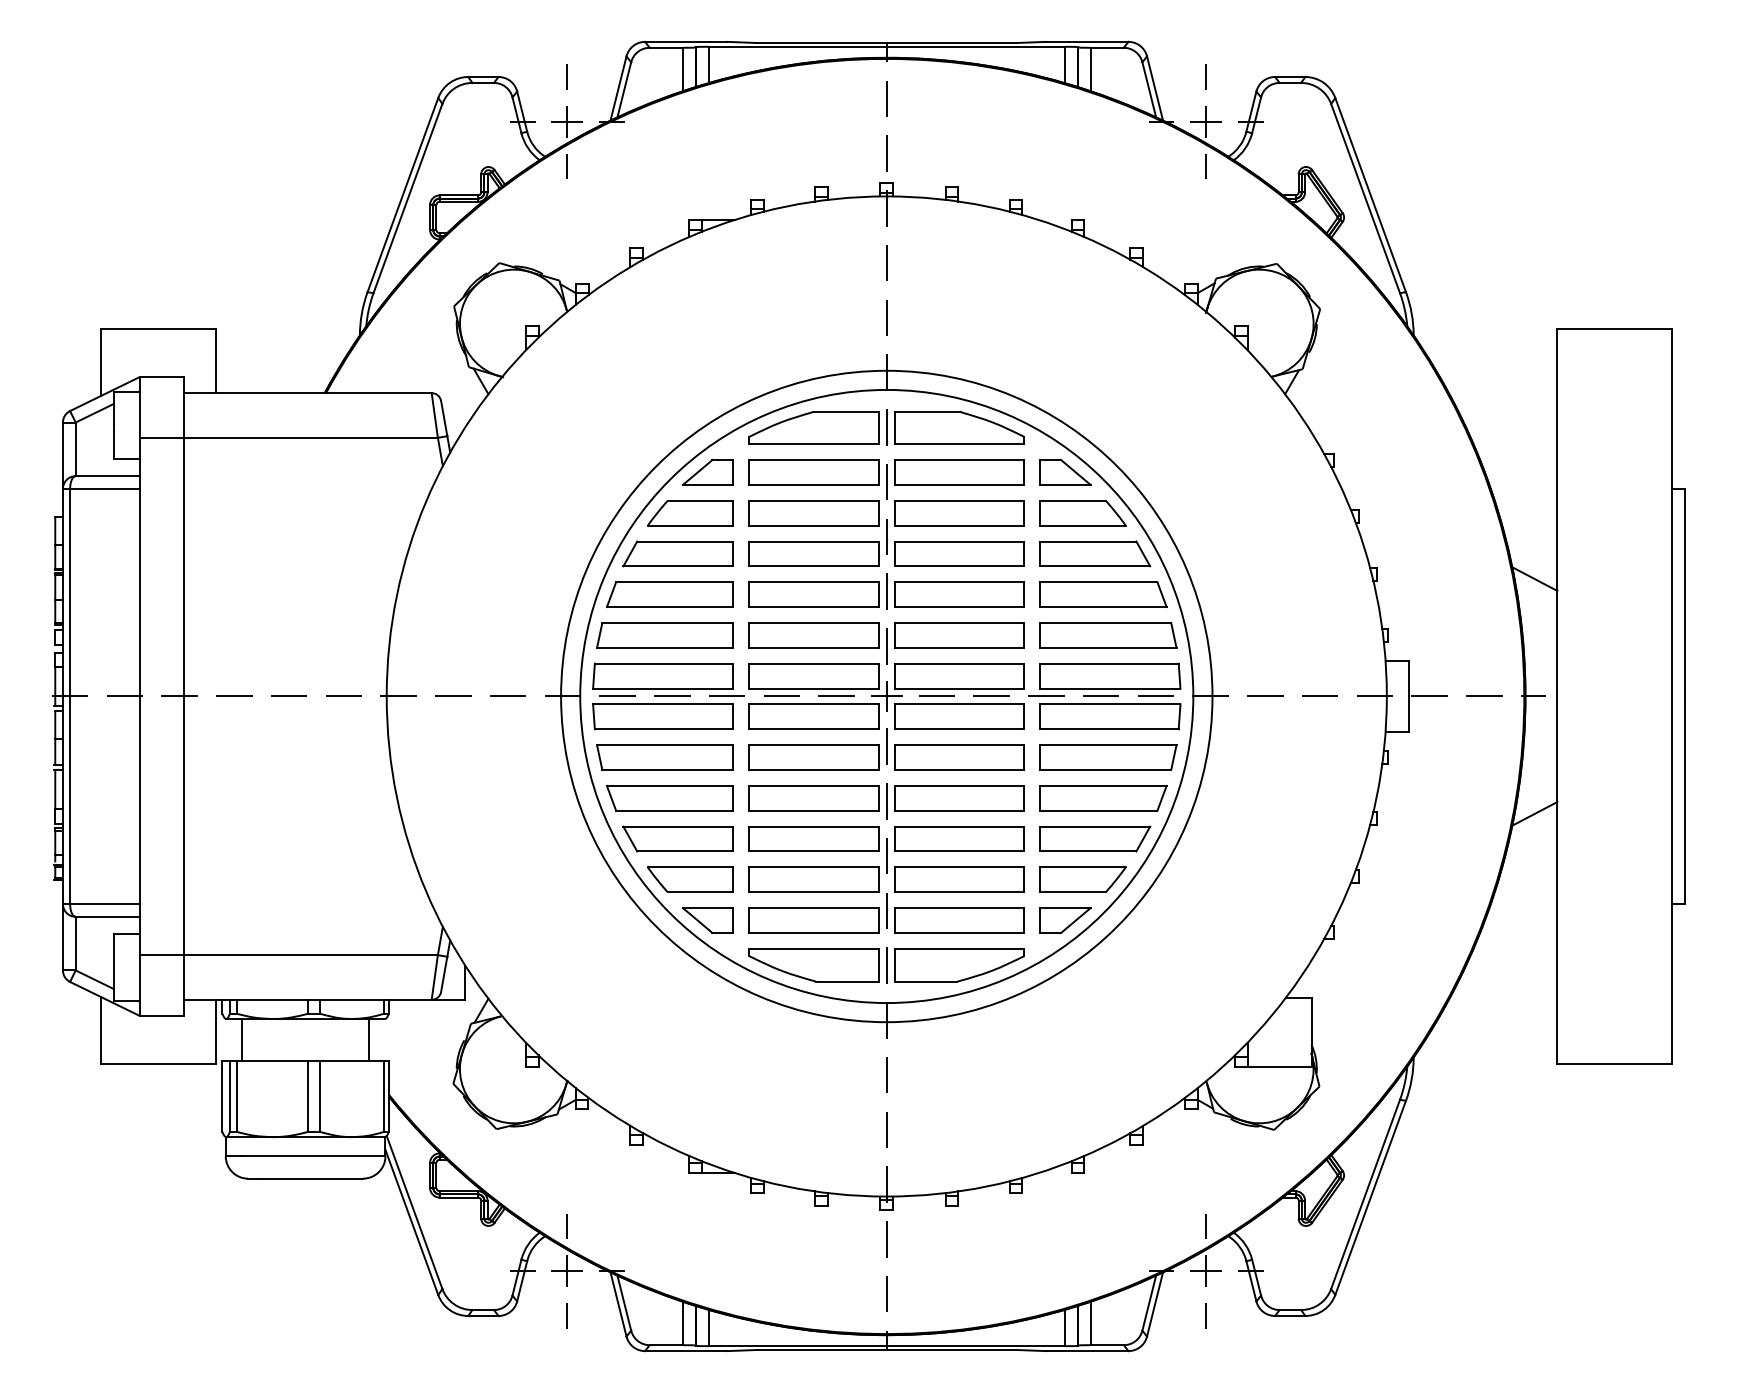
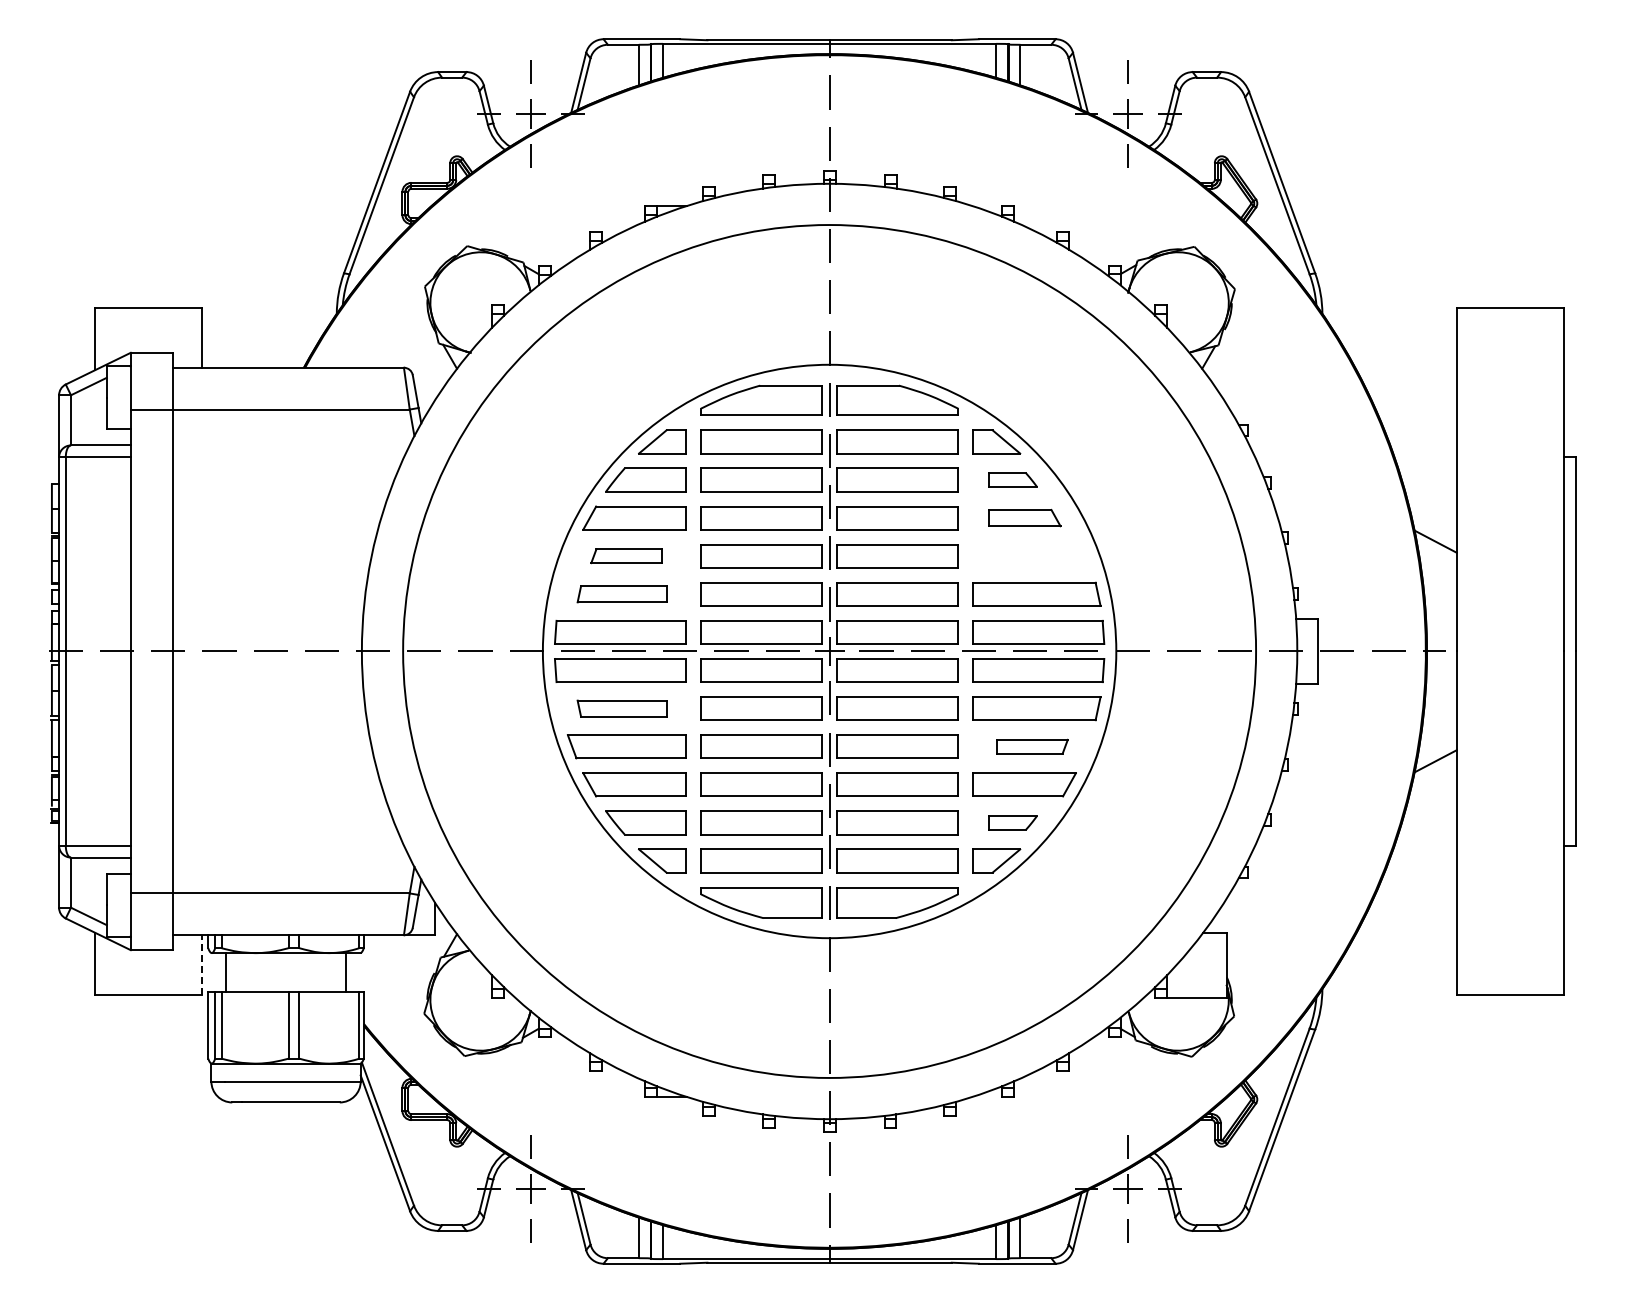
part: (1082, 512) -> (1012, 479), size x0.6
part: (1095, 553) -> (1024, 517), size x0.7
part: (669, 593) -> (626, 555), size x0.6
part: (1103, 593) -> (1032, 555), removed
part: (664, 634) -> (621, 593), size x0.7
circle: (886, 696) -> (829, 651), size x1.4
part: (664, 757) -> (621, 708), size x0.7
part: (1103, 798) -> (1032, 746), size x0.6
part: (1082, 879) -> (1012, 822), size x0.6
line: (216, 1032) -> (202, 965), solid -> dashed

